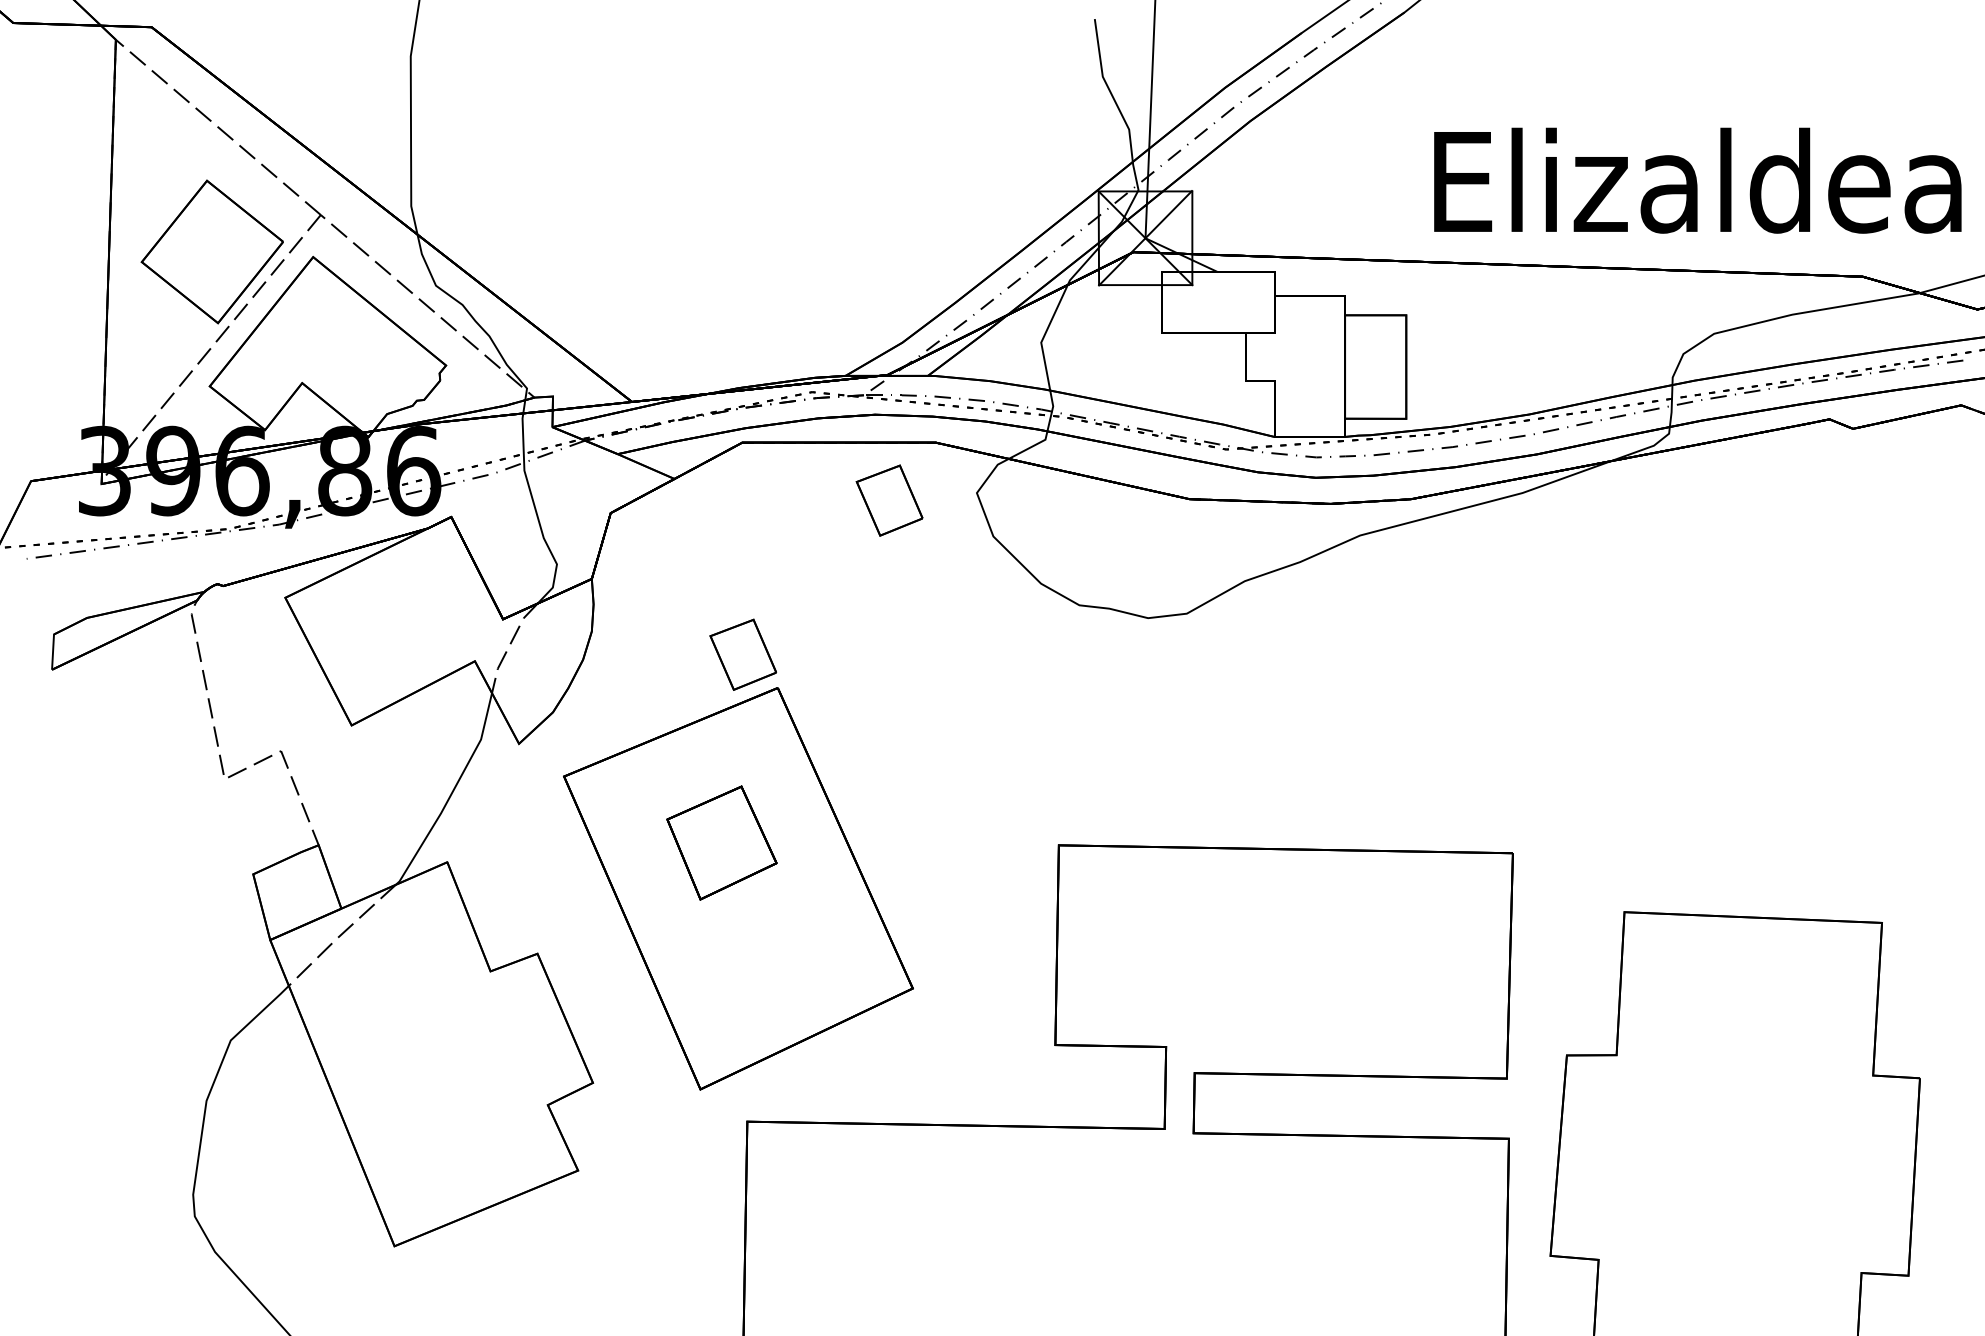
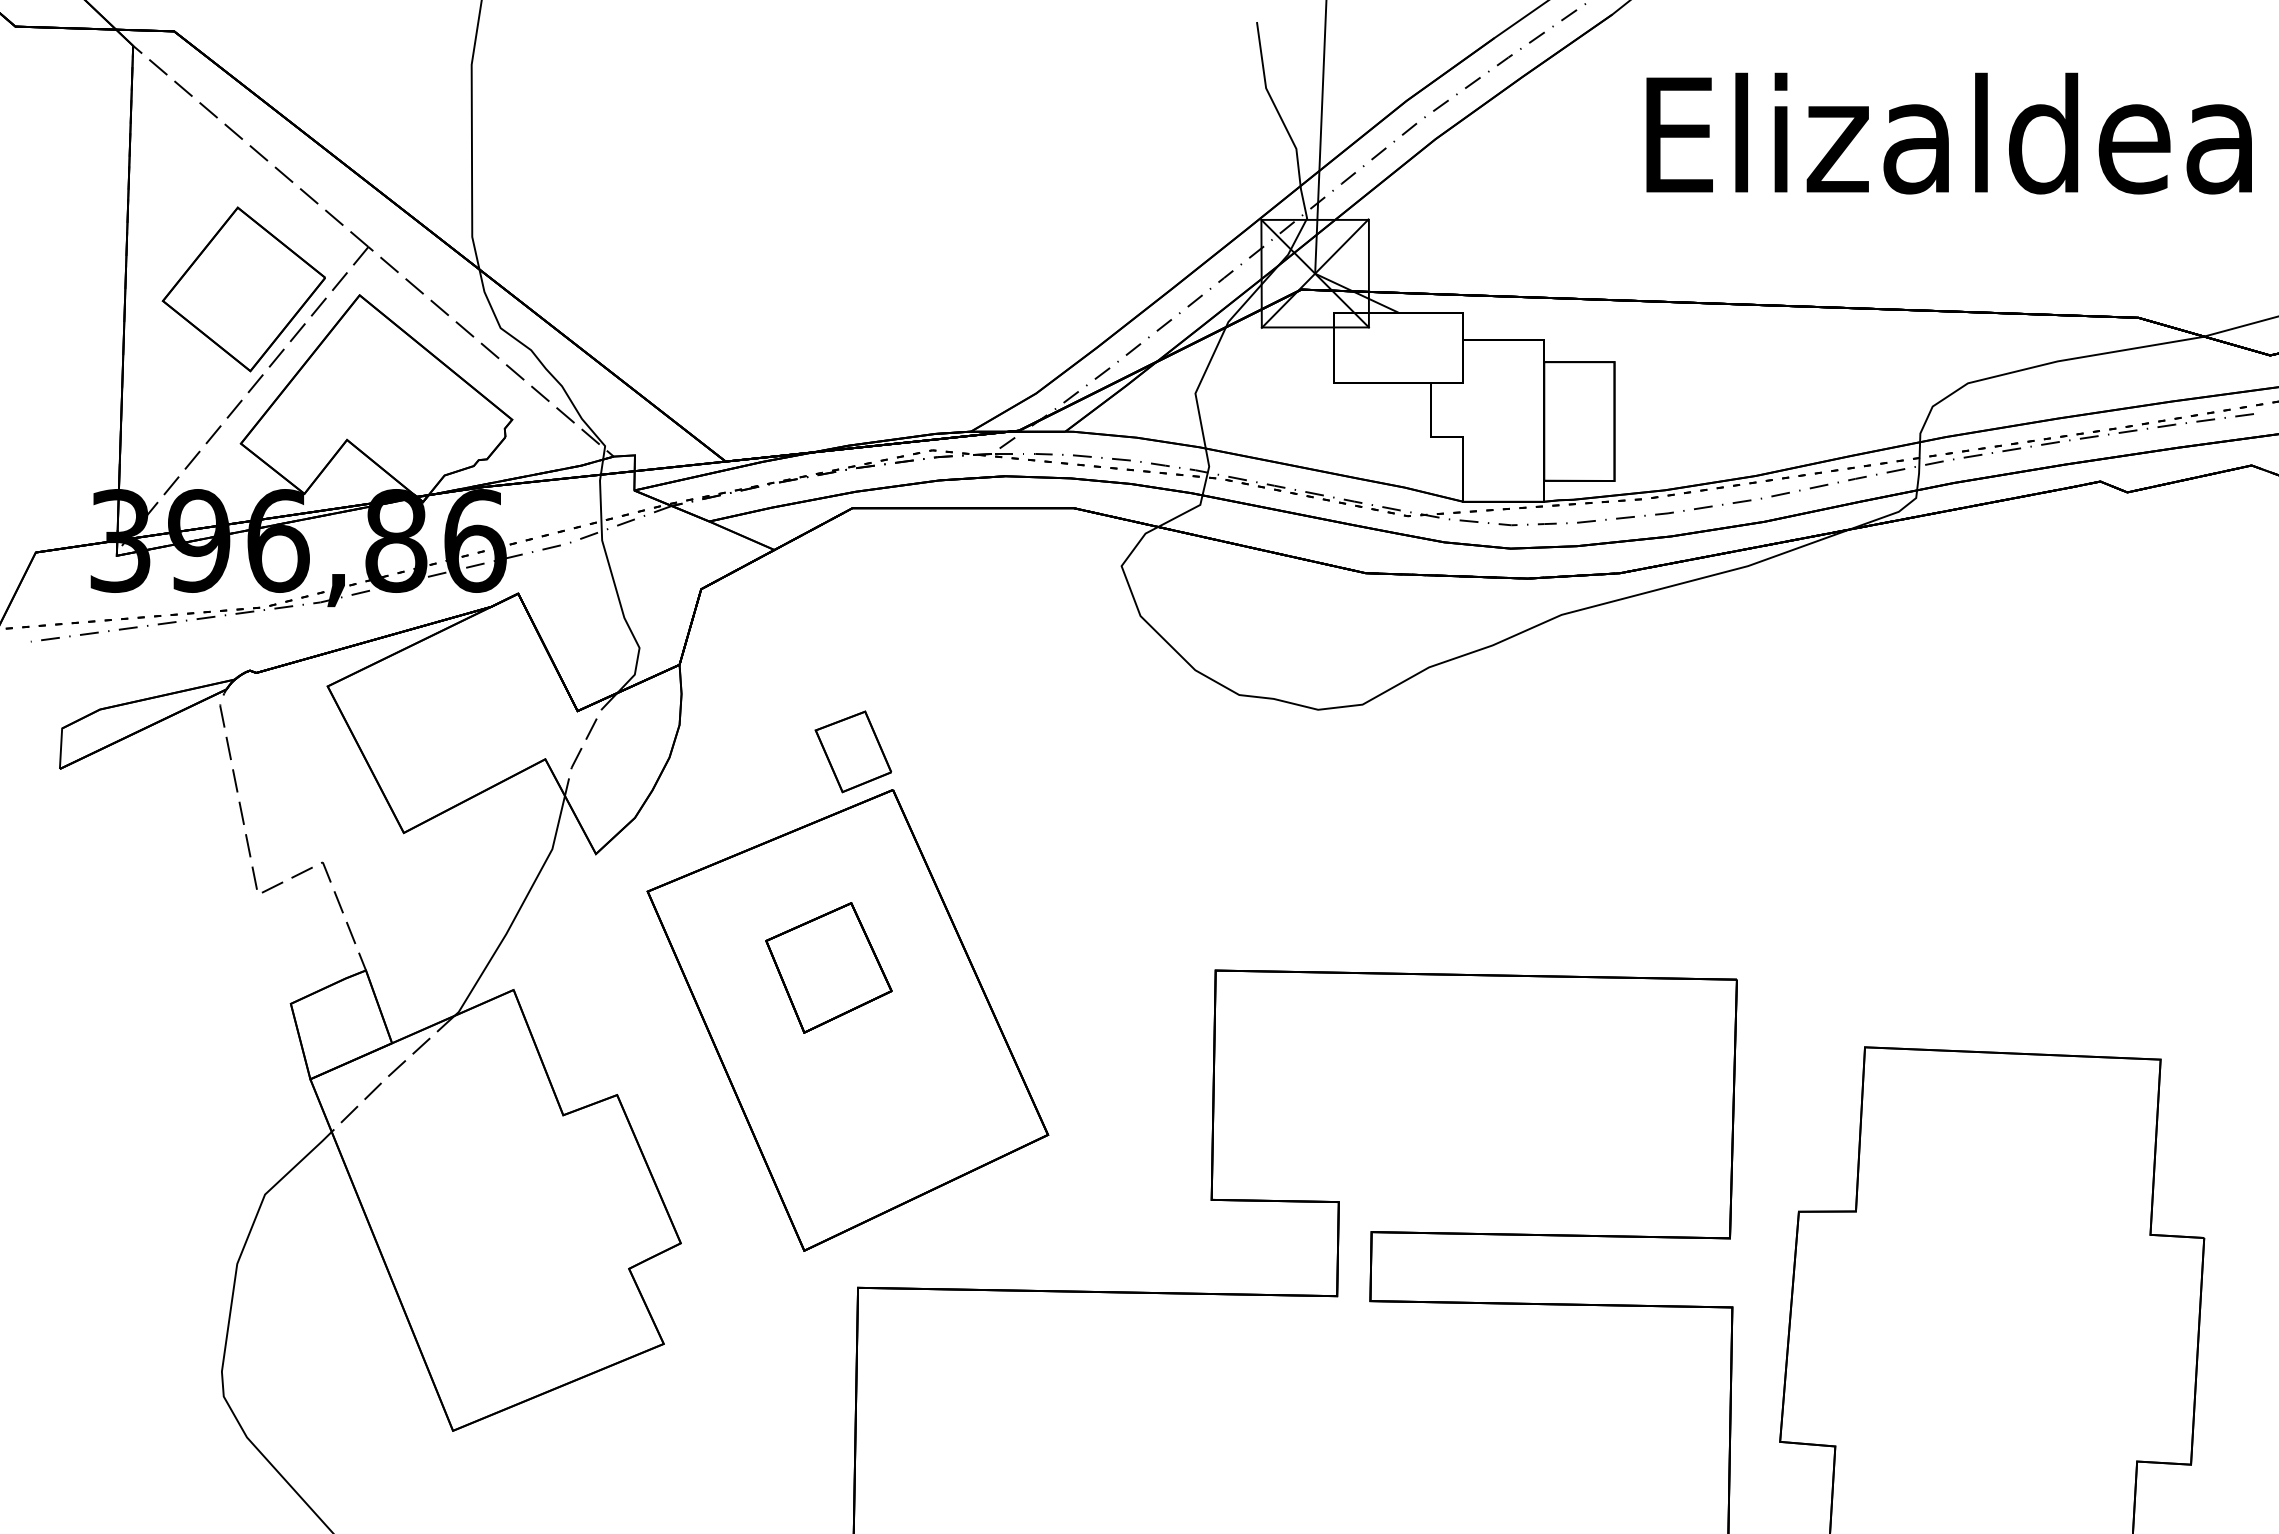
text: (1697, 180) -> (1948, 133), moved
part: (889, 500) -> (1021, 574), removed

